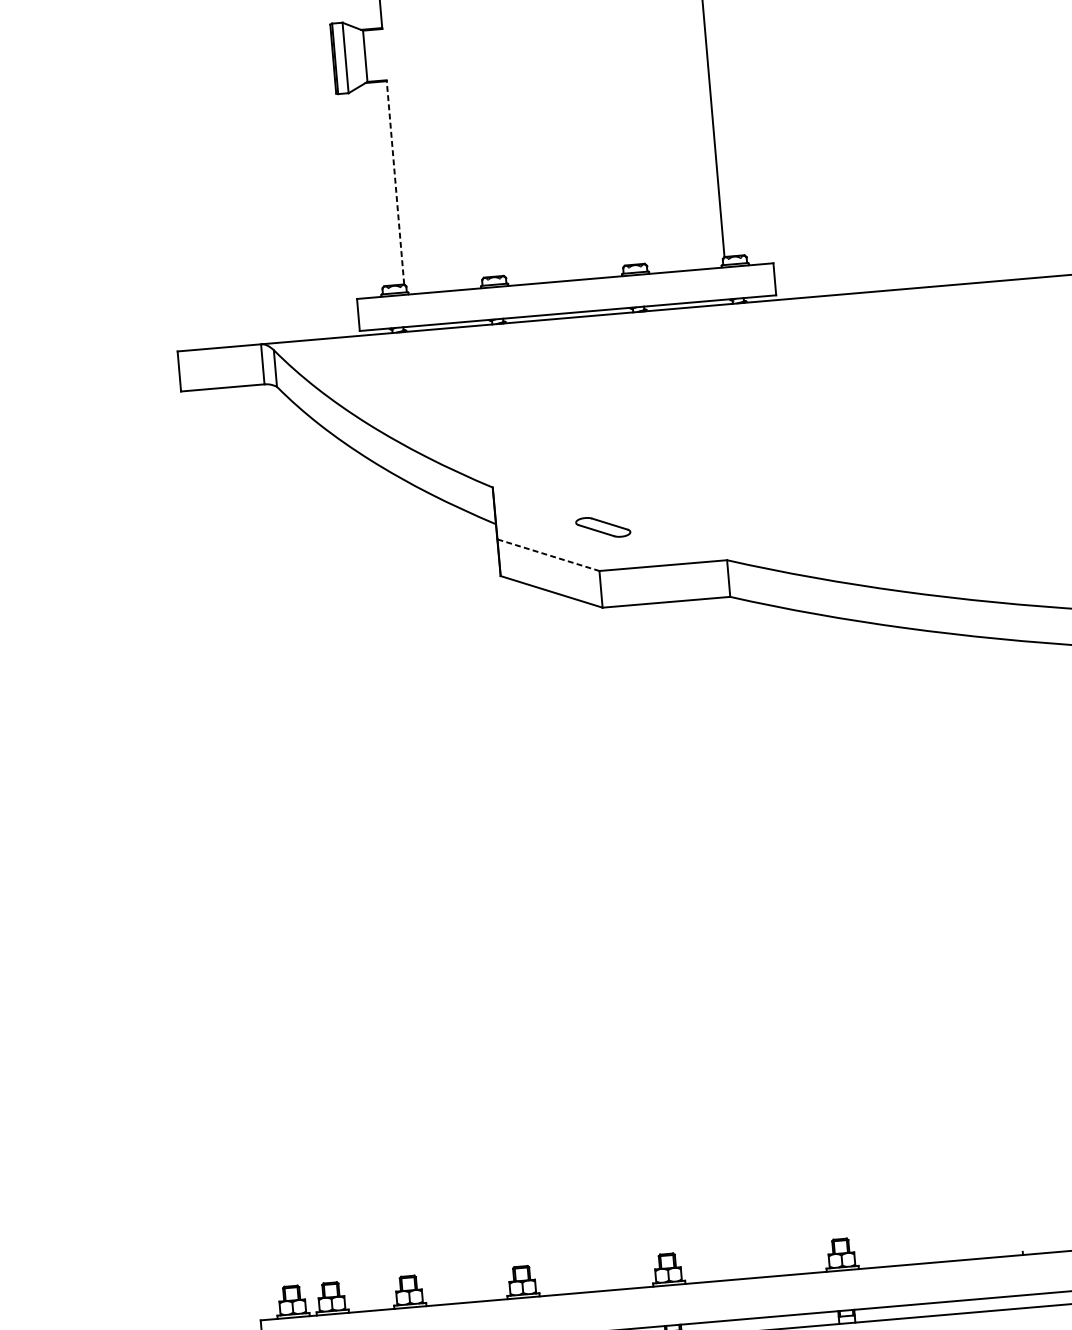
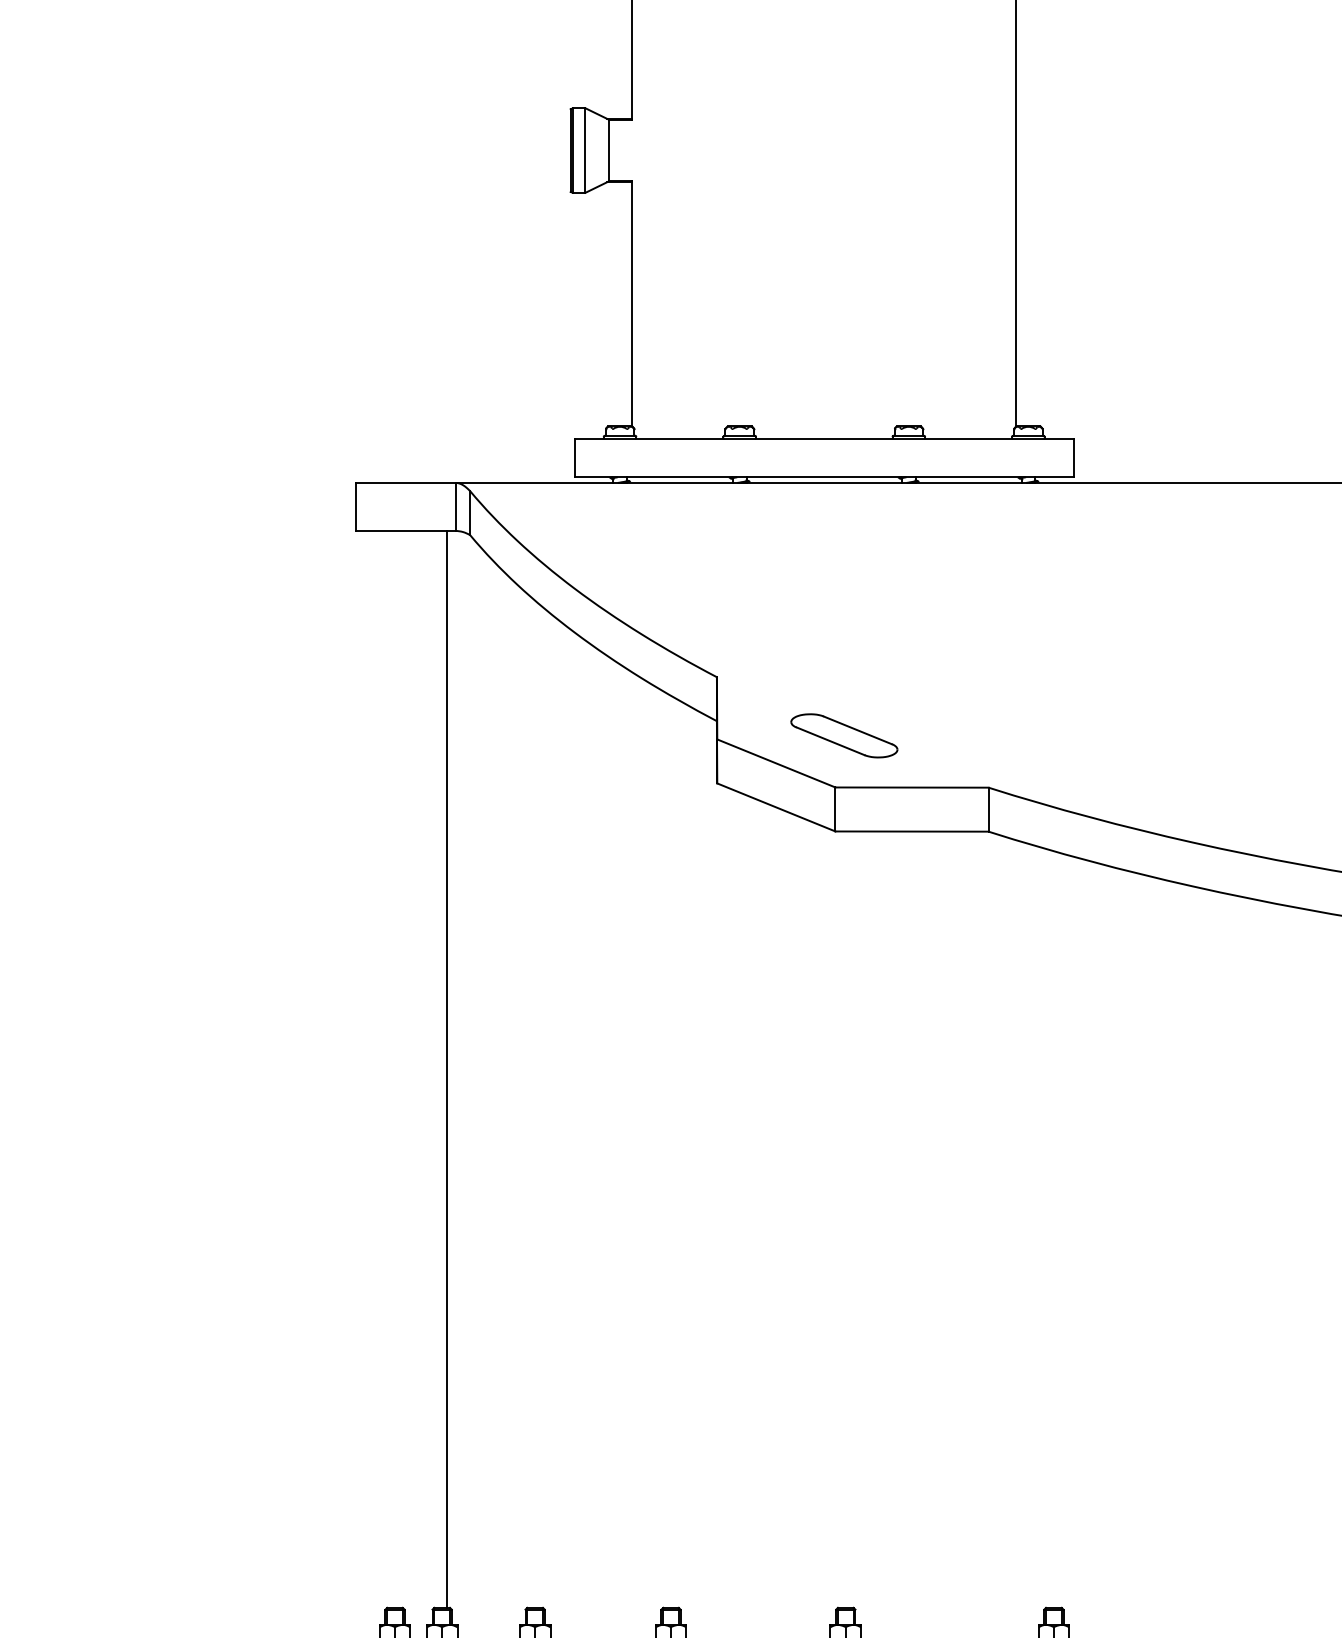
line: (395, 182) -> (632, 303), dashed -> solid
part: (603, 527) -> (844, 735), size x1.67
line: (548, 555) -> (776, 763), dashed -> solid
line: (295, 833) -> (446, 1068), added

